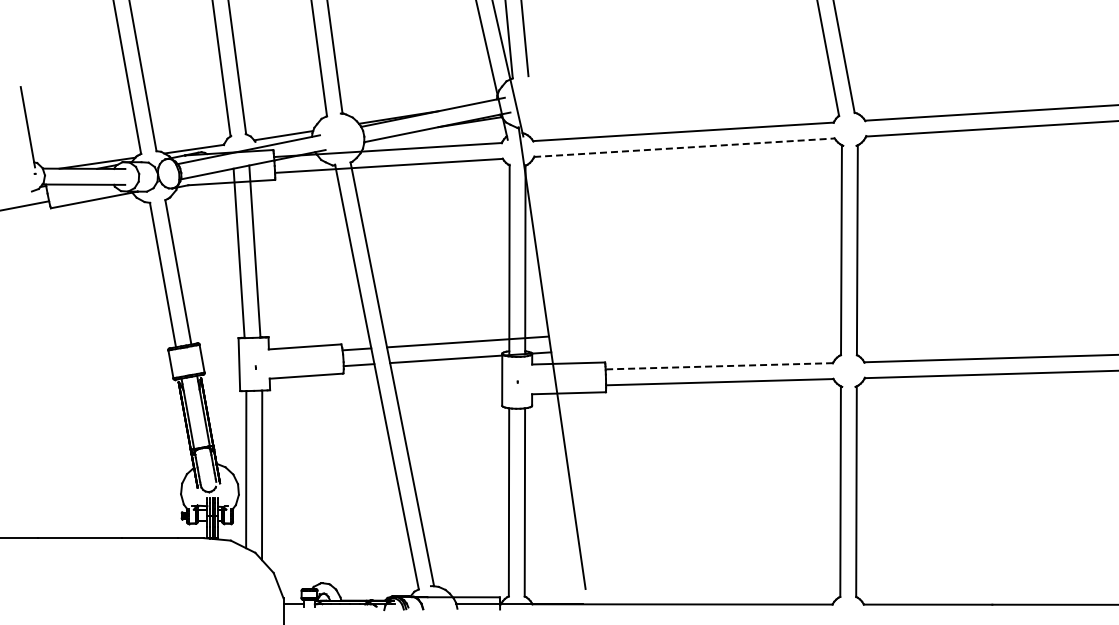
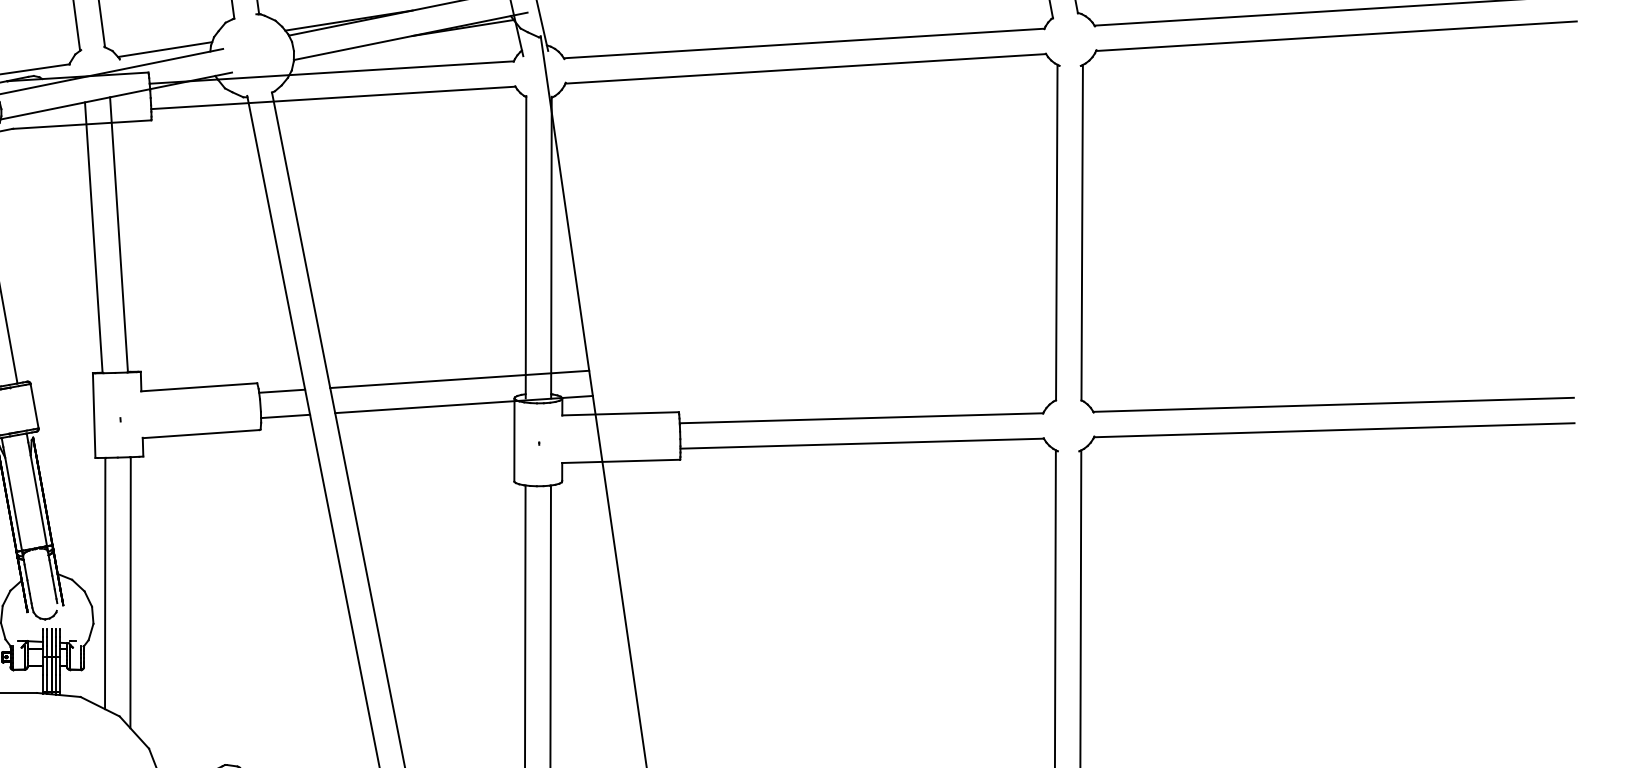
line: (684, 147) -> (805, 68), dashed -> solid
line: (719, 366) -> (861, 418), dashed -> solid

